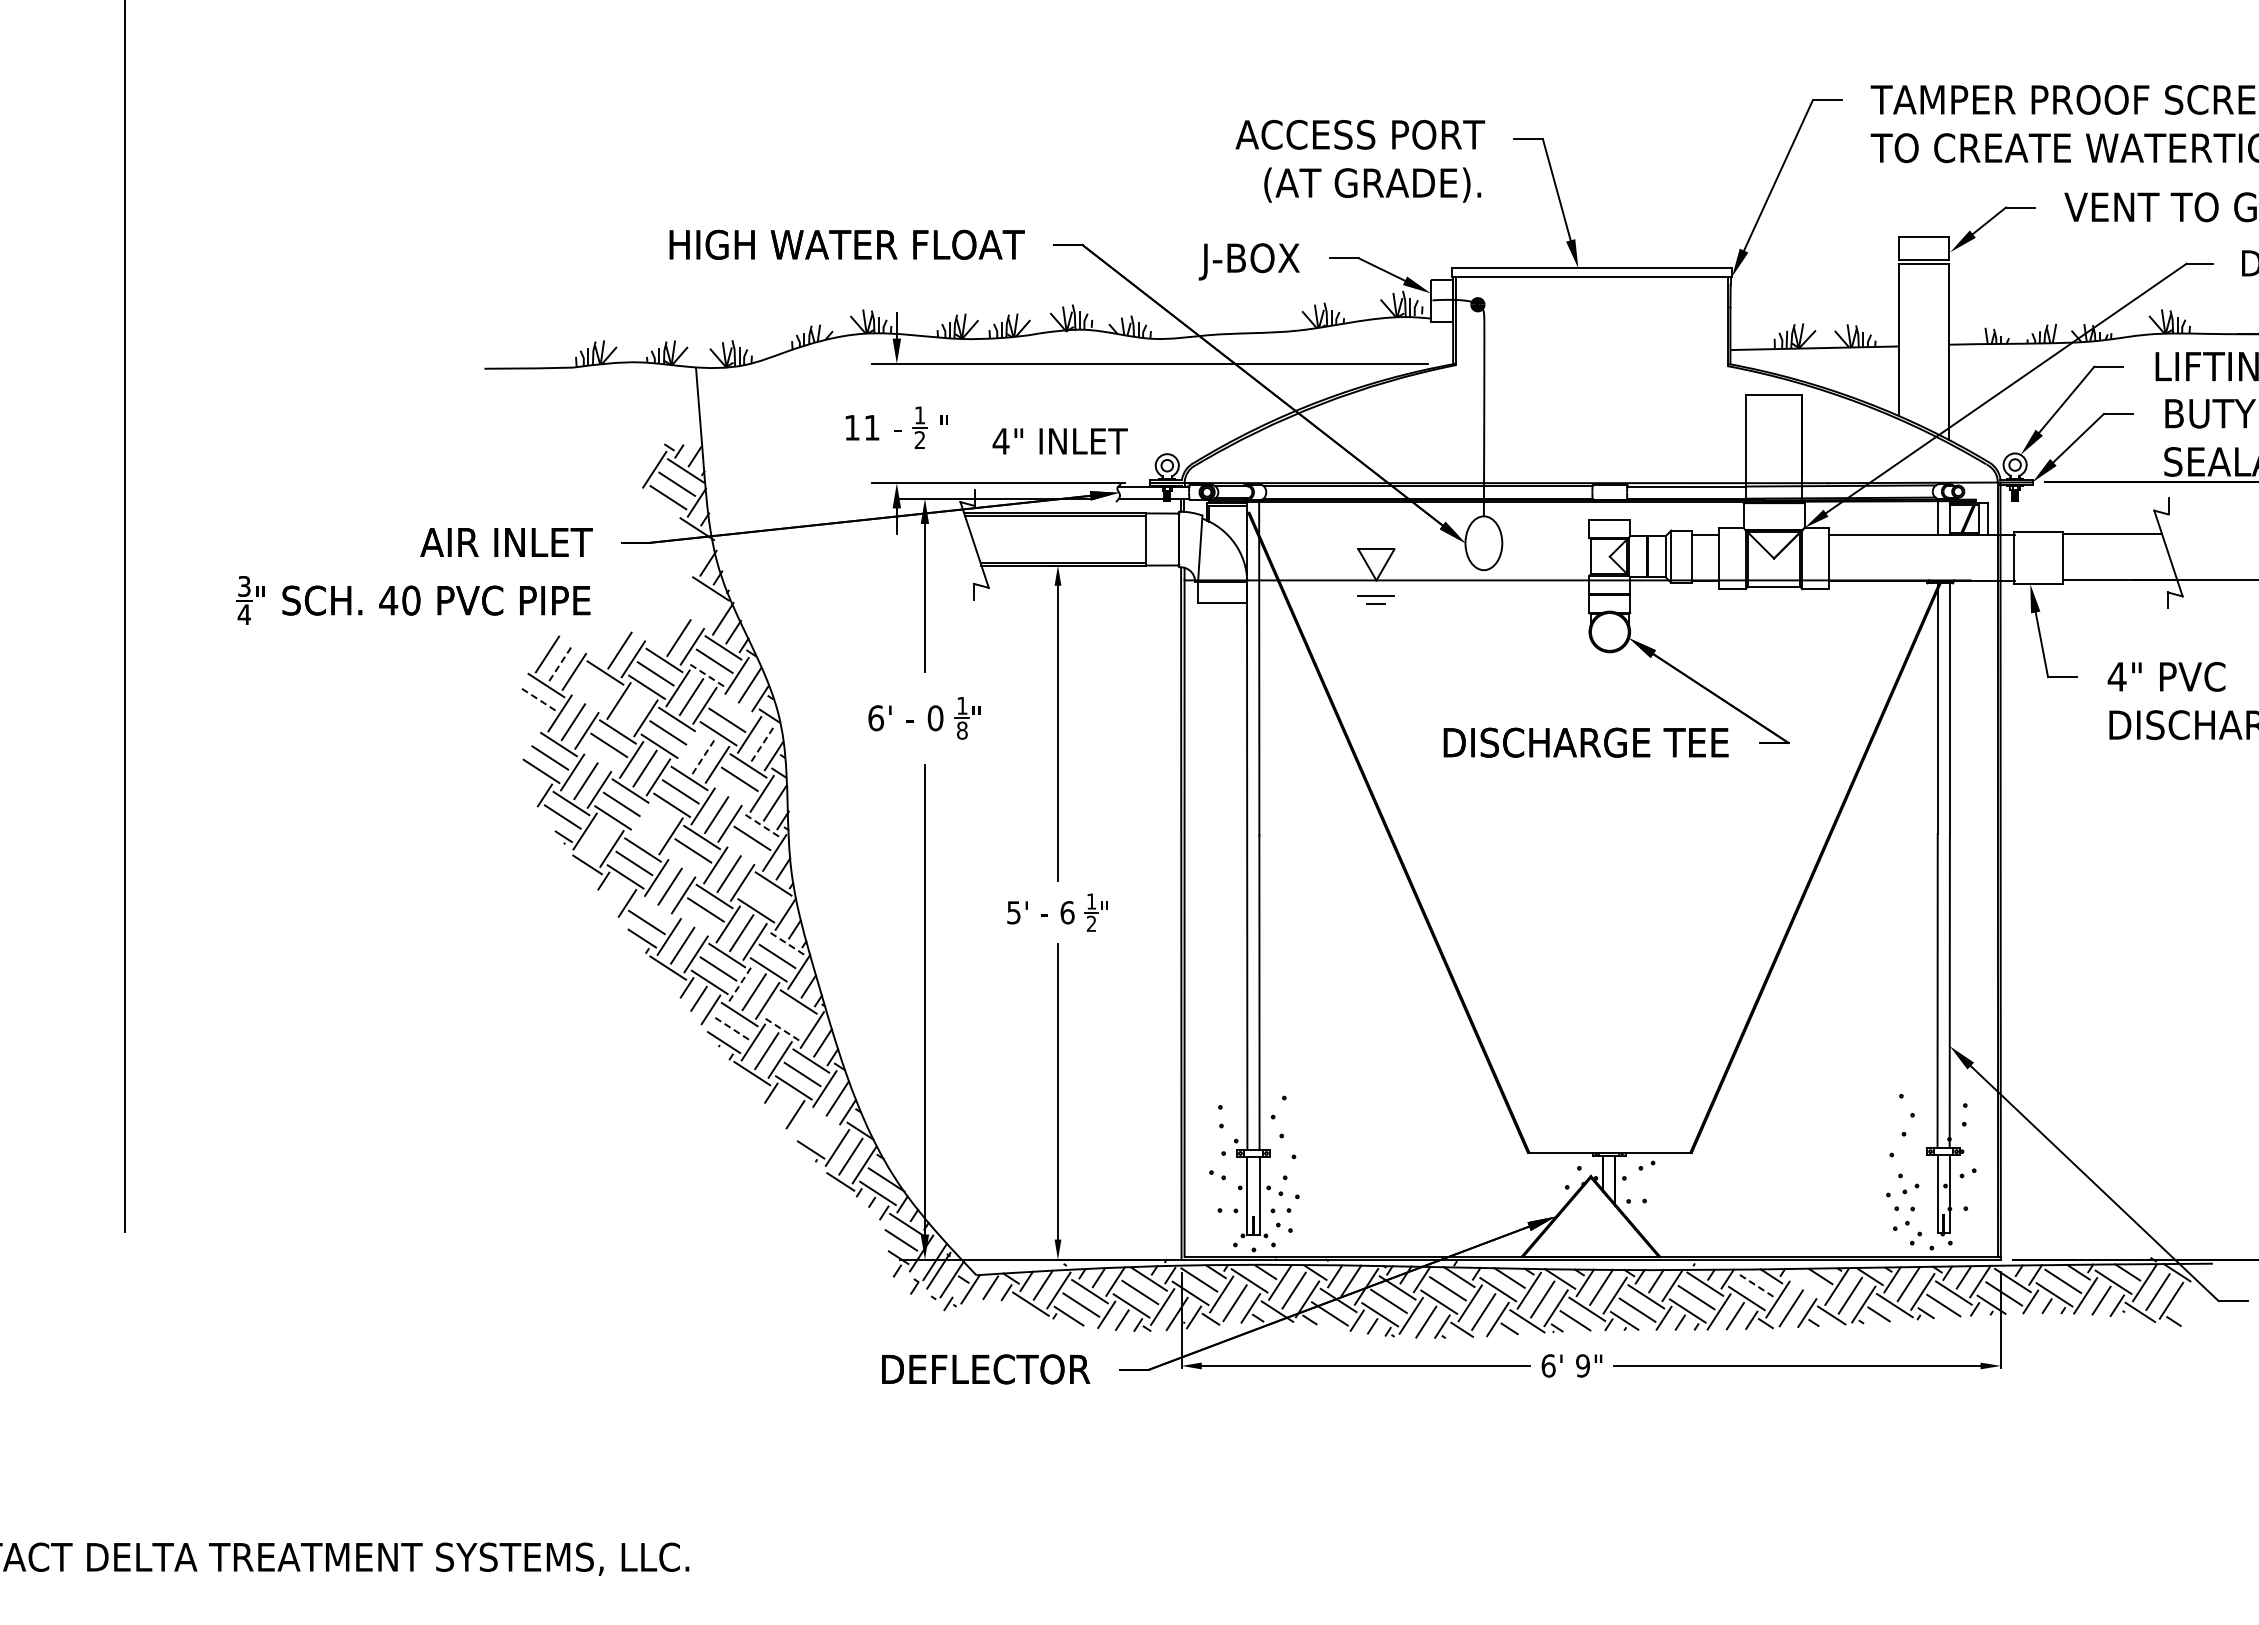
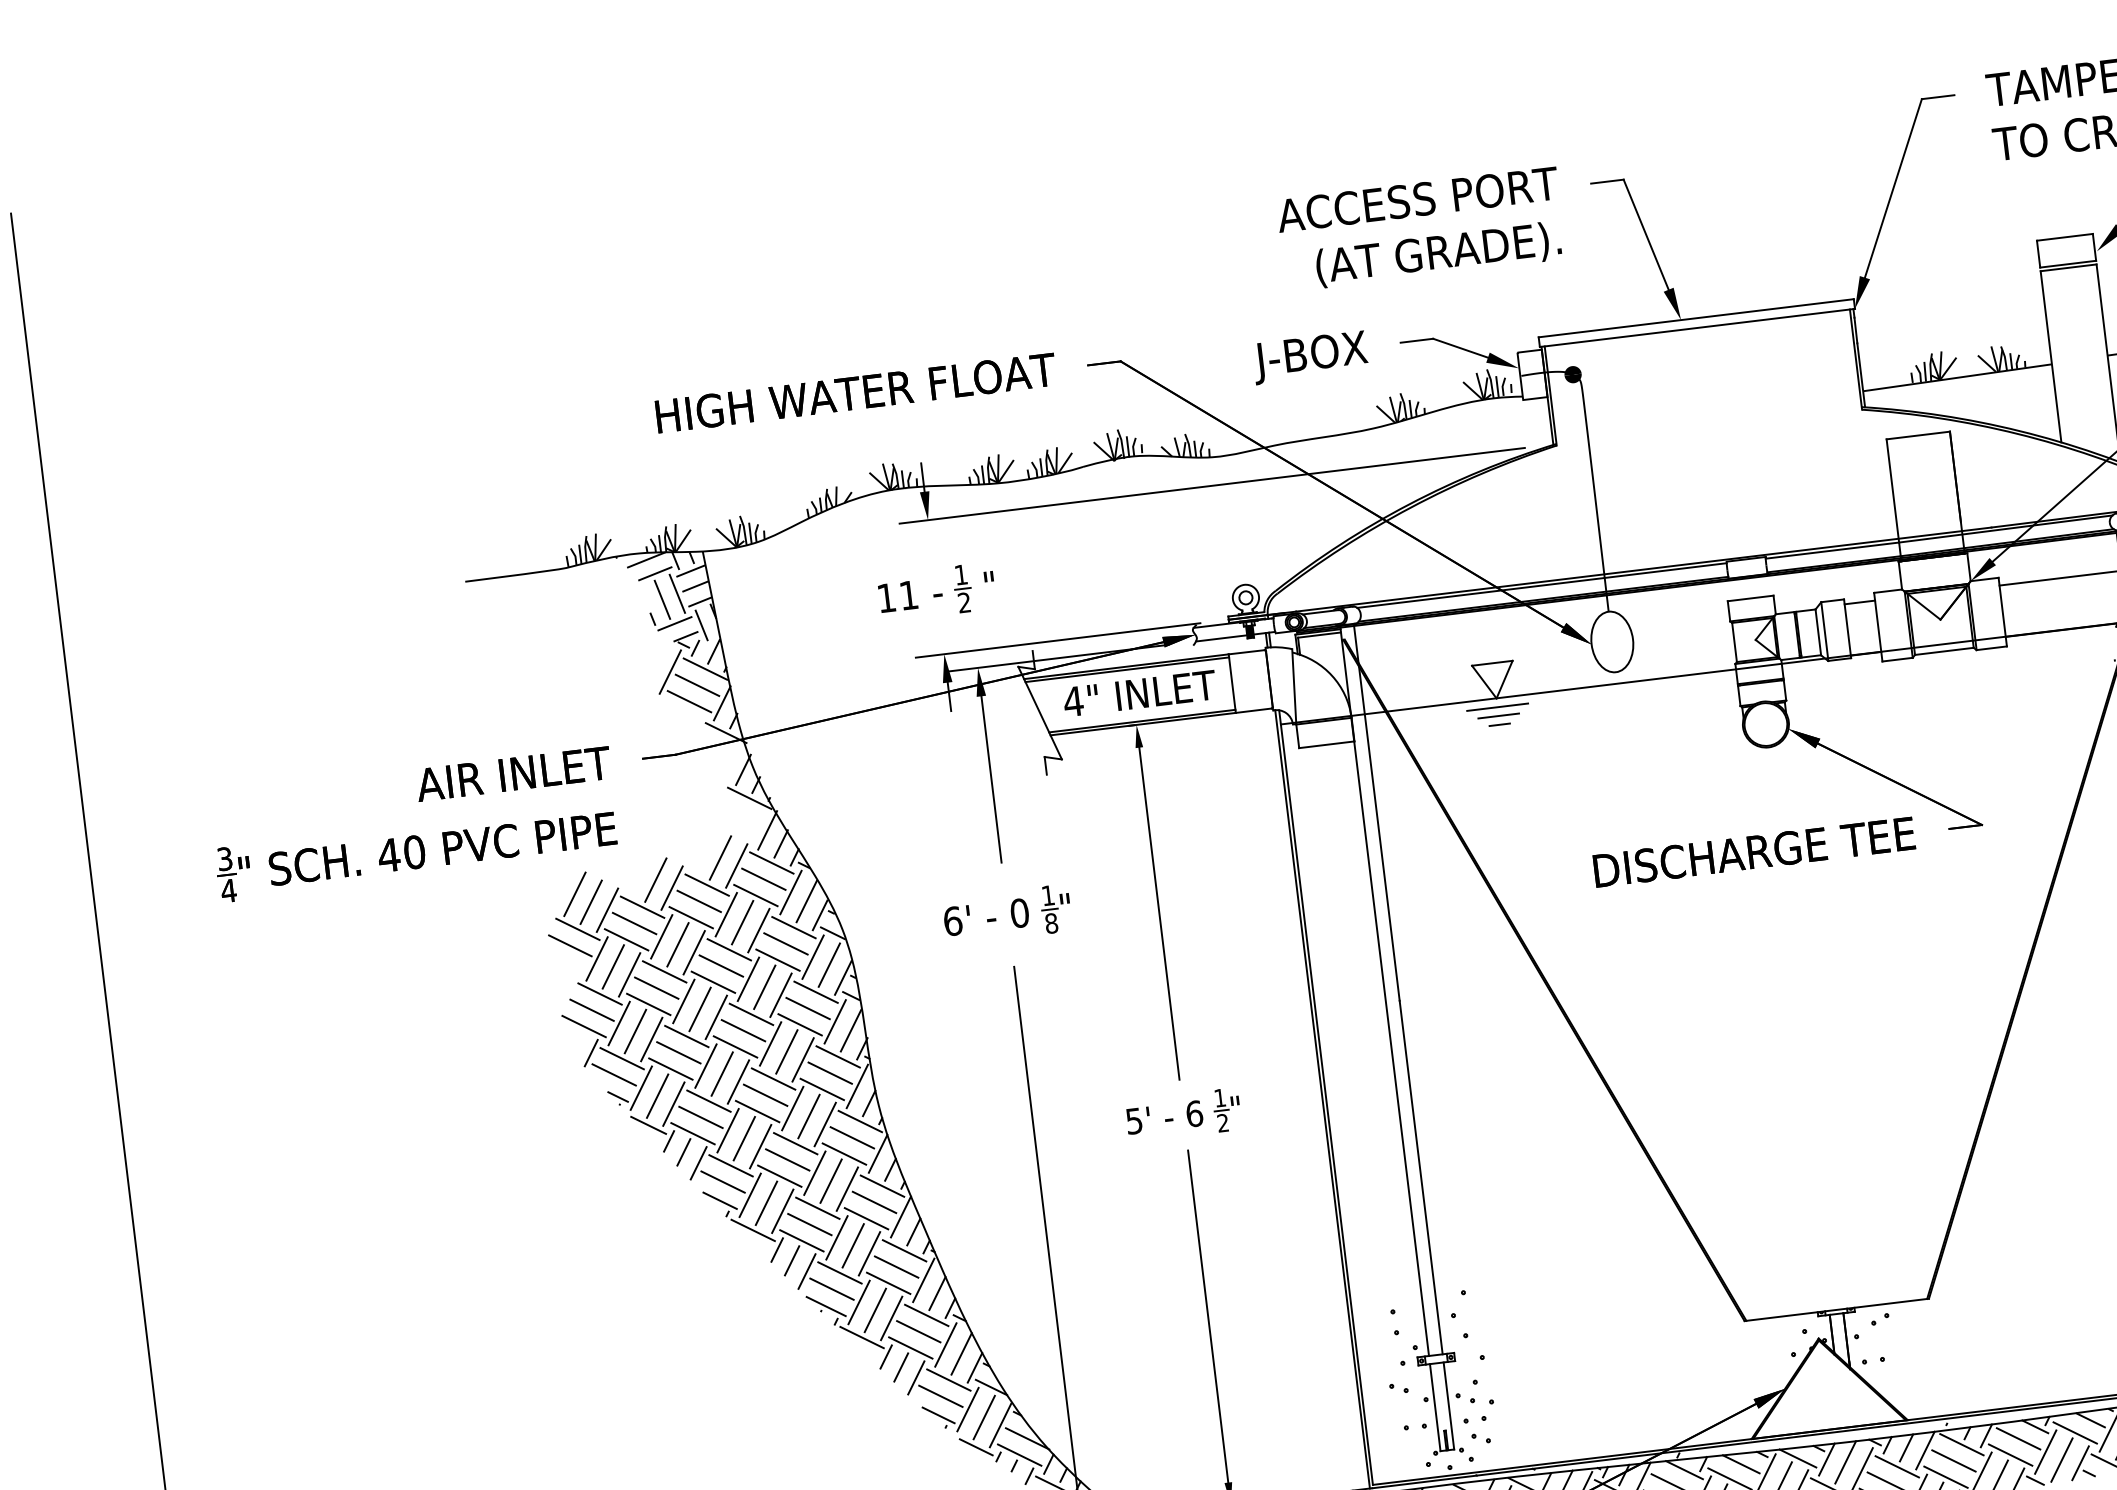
hatch: (659, 404) -> (666, 598), added
text: (1059, 441) -> (1139, 693), moved
line: (1376, 588) -> (1497, 707), added
line: (561, 662) -> (591, 901), dashed -> solid
line: (705, 674) -> (755, 895), dashed -> solid
line: (596, 686) -> (634, 923), added
line: (538, 699) -> (570, 946), dashed -> solid
line: (587, 699) -> (626, 939), added
line: (735, 706) -> (793, 927), added
line: (632, 709) -> (677, 944), added
line: (763, 743) -> (829, 965), dashed -> solid
line: (690, 747) -> (748, 979), added
line: (704, 755) -> (765, 986), dashed -> solid
line: (600, 758) -> (648, 1004), added
line: (731, 792) -> (800, 1024), added
line: (643, 818) -> (705, 1065), added
line: (760, 824) -> (837, 1056), dashed -> solid
line: (657, 827) -> (722, 1073), added
line: (598, 840) -> (657, 1096), added
line: (743, 851) -> (822, 1089), added
line: (684, 863) -> (757, 1110), added
line: (615, 892) -> (683, 1152), added
line: (764, 897) -> (851, 1137), added
line: (655, 908) -> (730, 1165), added
line: (697, 922) -> (779, 1175), added
line: (785, 942) -> (881, 1185), dashed -> solid
line: (741, 983) -> (837, 1237), dashed -> solid
line: (789, 1015) -> (896, 1267), added
line: (730, 1027) -> (831, 1288), dashed -> solid
line: (780, 1028) -> (887, 1283), dashed -> solid
line: (782, 1103) -> (900, 1367), added
line: (823, 1119) -> (948, 1379), added
line: (815, 1133) -> (941, 1396), added
line: (1755, 1284) -> (2018, 1438), dashed -> solid
line: (1805, 1285) -> (2074, 1432), added

